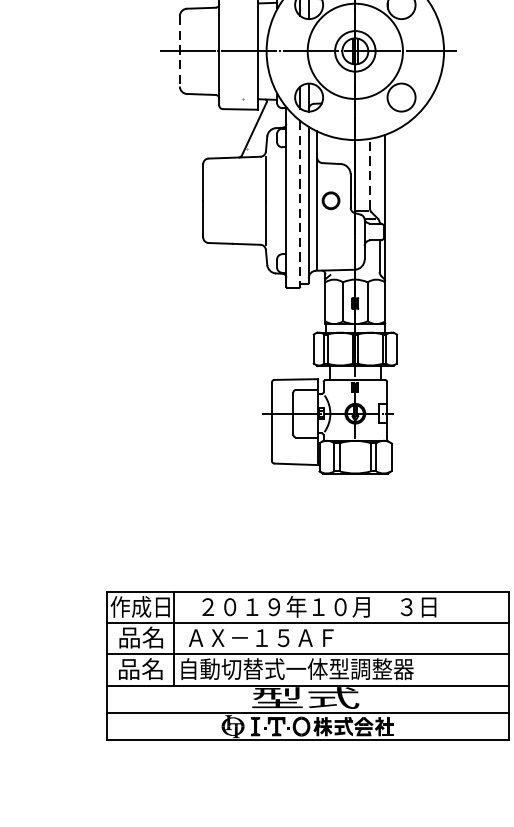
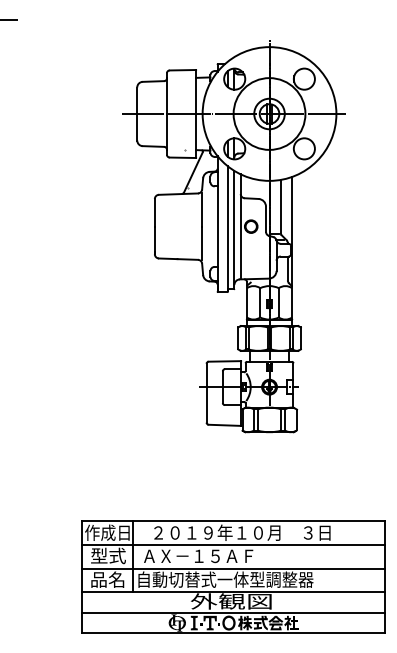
line: (180, 52) -> (137, 114), dashed -> solid
line: (369, 174) -> (280, 206), dashed -> solid
line: (300, 203) -> (228, 228), dashed -> solid
text: (141, 637) -> (108, 555), 品名 -> 型式
text: (304, 698) -> (231, 601), 型式 -> 外観図

